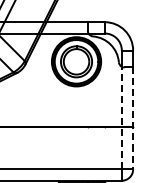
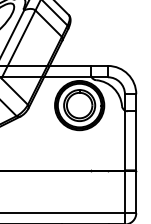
line: (121, 117) -> (124, 161), dashed -> solid
line: (133, 118) -> (136, 162), dashed -> solid

